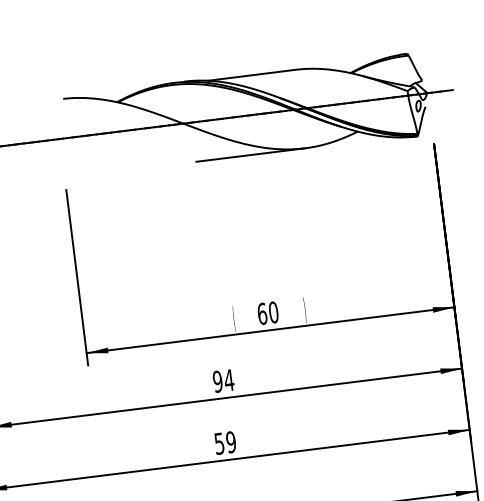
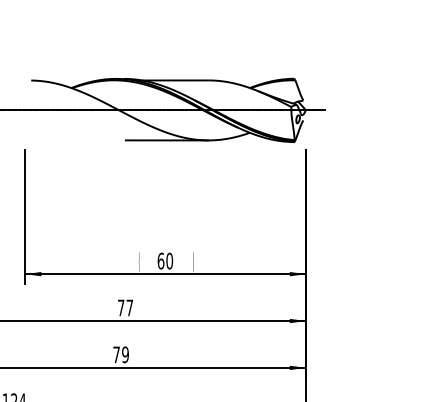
text: (223, 380) -> (125, 307), 94 -> 77
text: (219, 443) -> (116, 354), 59 -> 79

